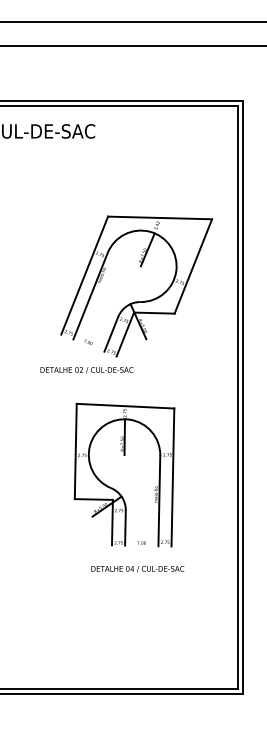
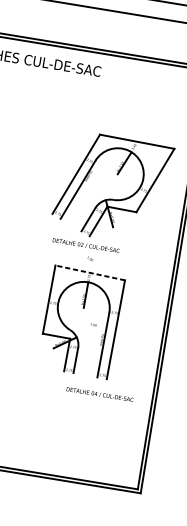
text: (88, 341) -> (90, 258), moved
text: (86, 370) -> (85, 245), moved
line: (125, 406) -> (90, 273), solid -> dashed
text: (141, 542) -> (93, 324), moved
text: (137, 569) -> (99, 394), moved

